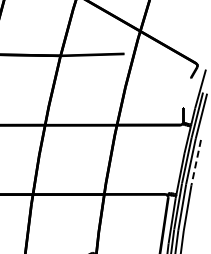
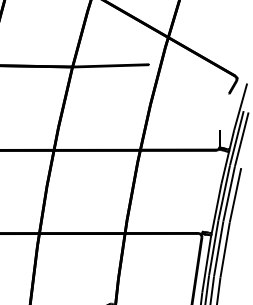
line: (196, 163) -> (235, 196), dashed -> solid

